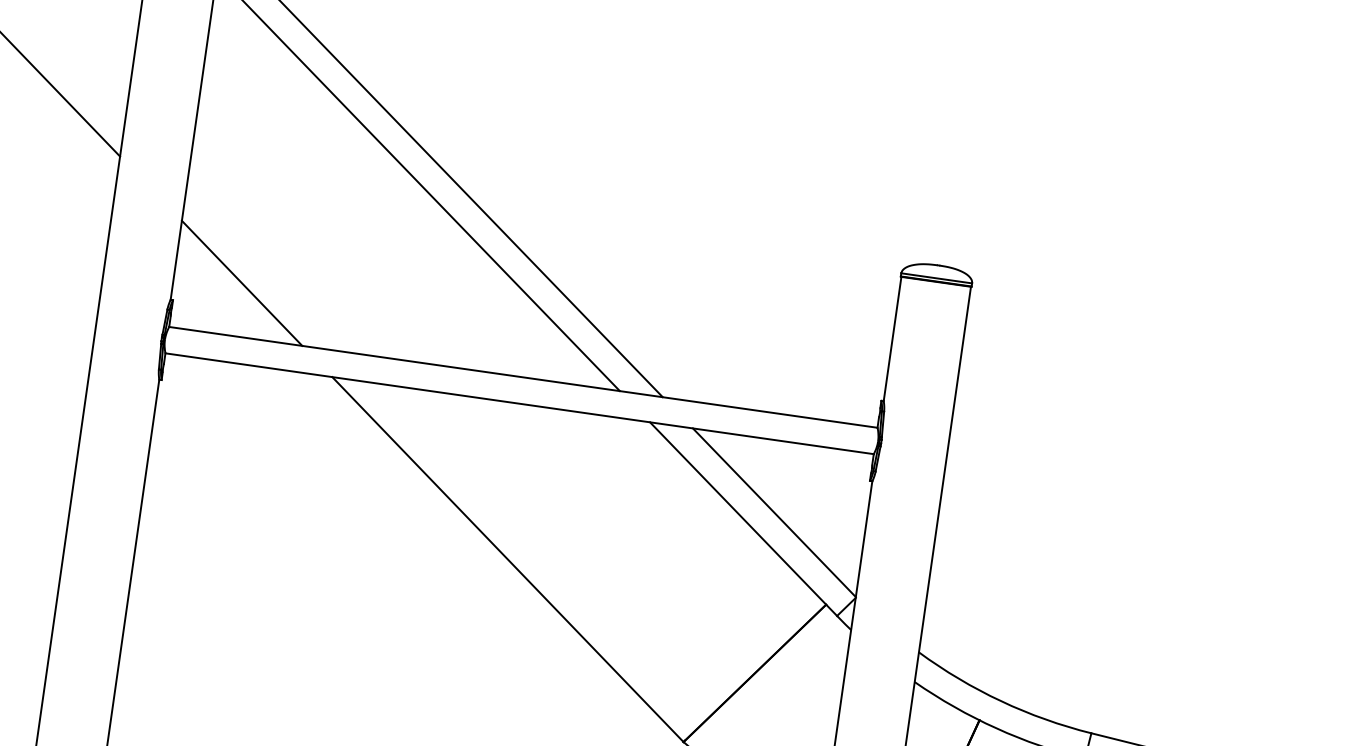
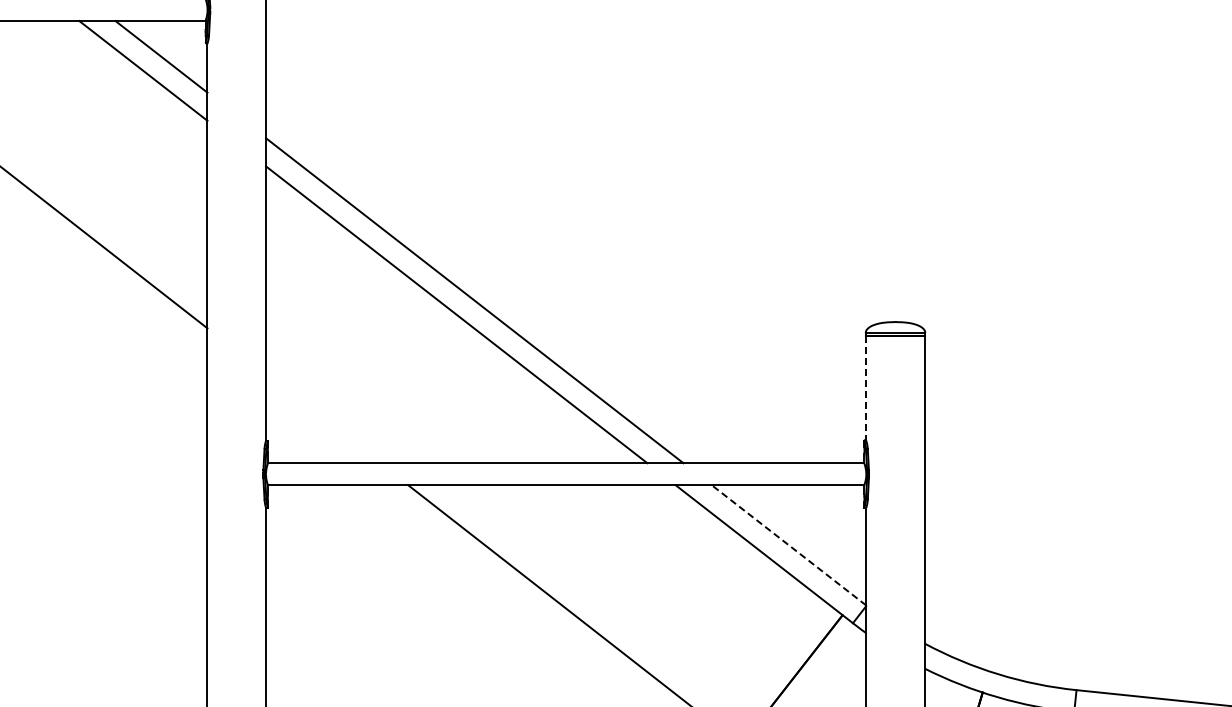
line: (242, 283) -> (323, 418), removed
line: (892, 339) -> (866, 388), solid -> dashed
line: (774, 512) -> (789, 545), solid -> dashed

